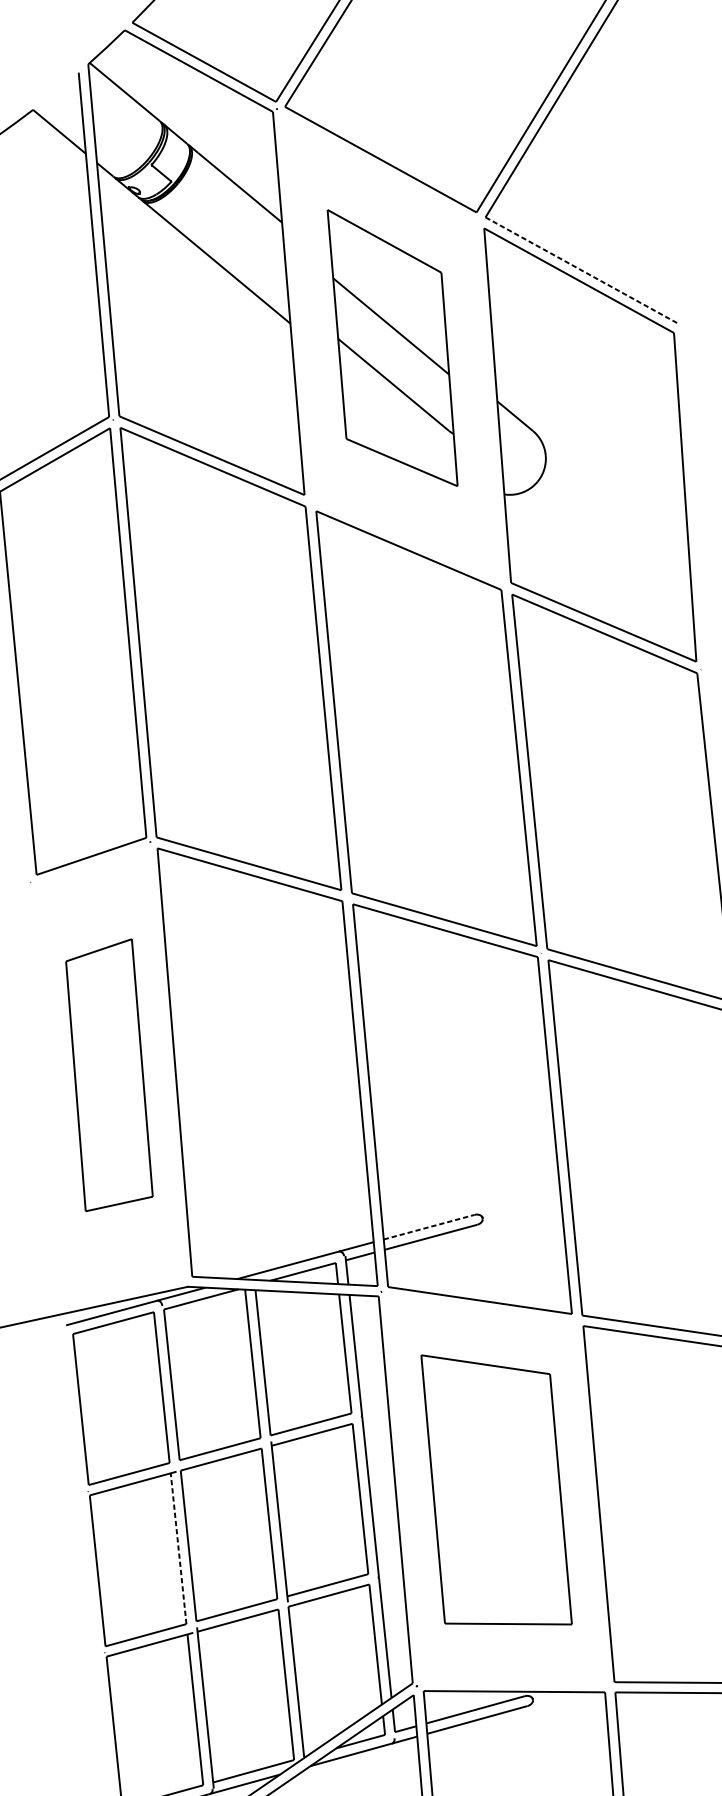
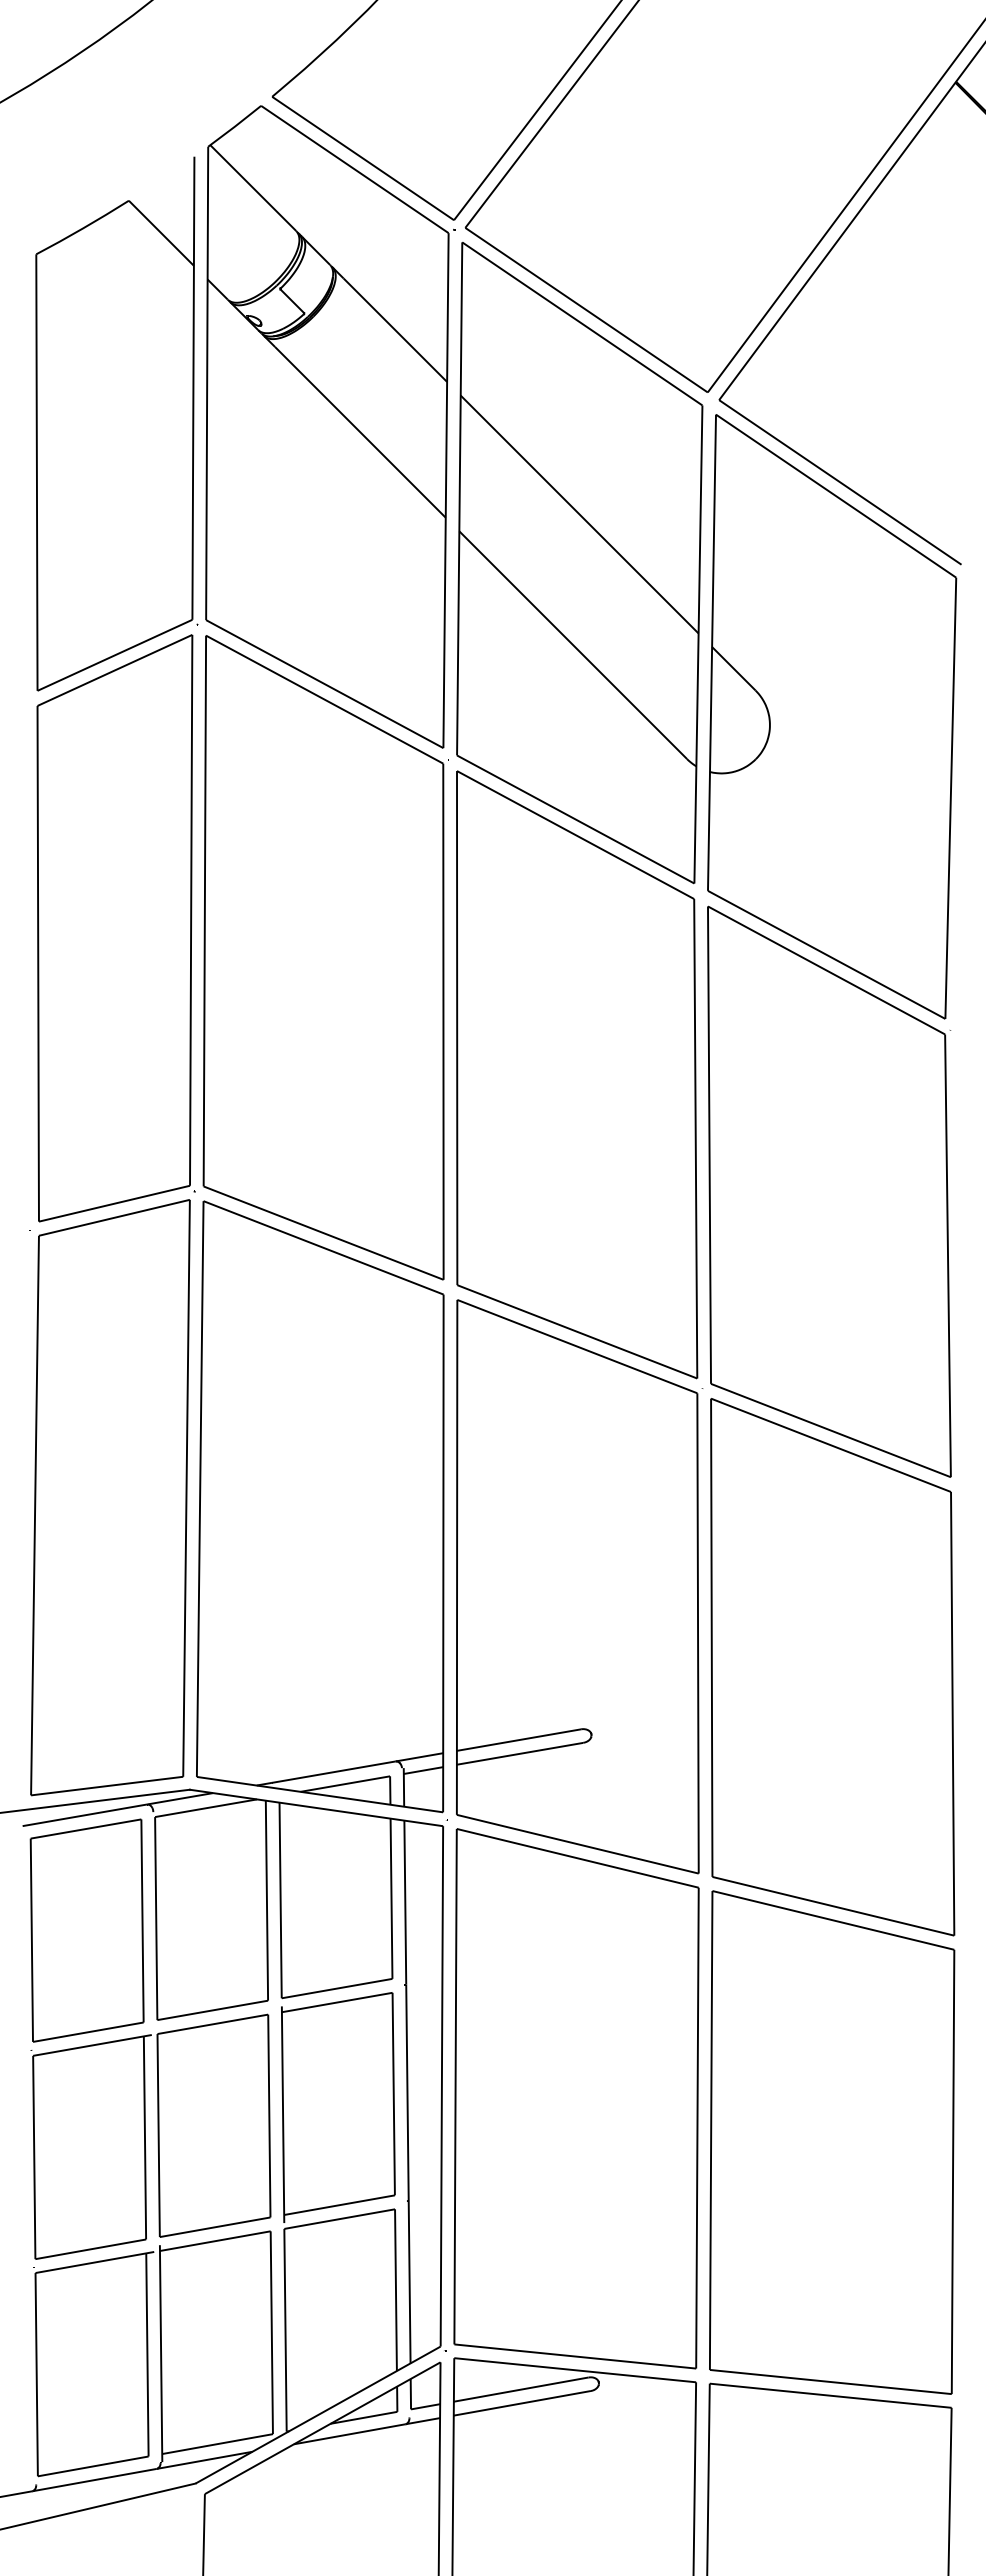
line: (581, 270) -> (840, 482), dashed -> solid
part: (392, 347) -> (579, 562), size x1.67
part: (108, 1075) -> (110, 1497), size x1.67
line: (429, 1227) -> (519, 1740), dashed -> solid
part: (496, 1489) -> (576, 2098), size x1.43
line: (178, 1548) -> (144, 2137), dashed -> solid

